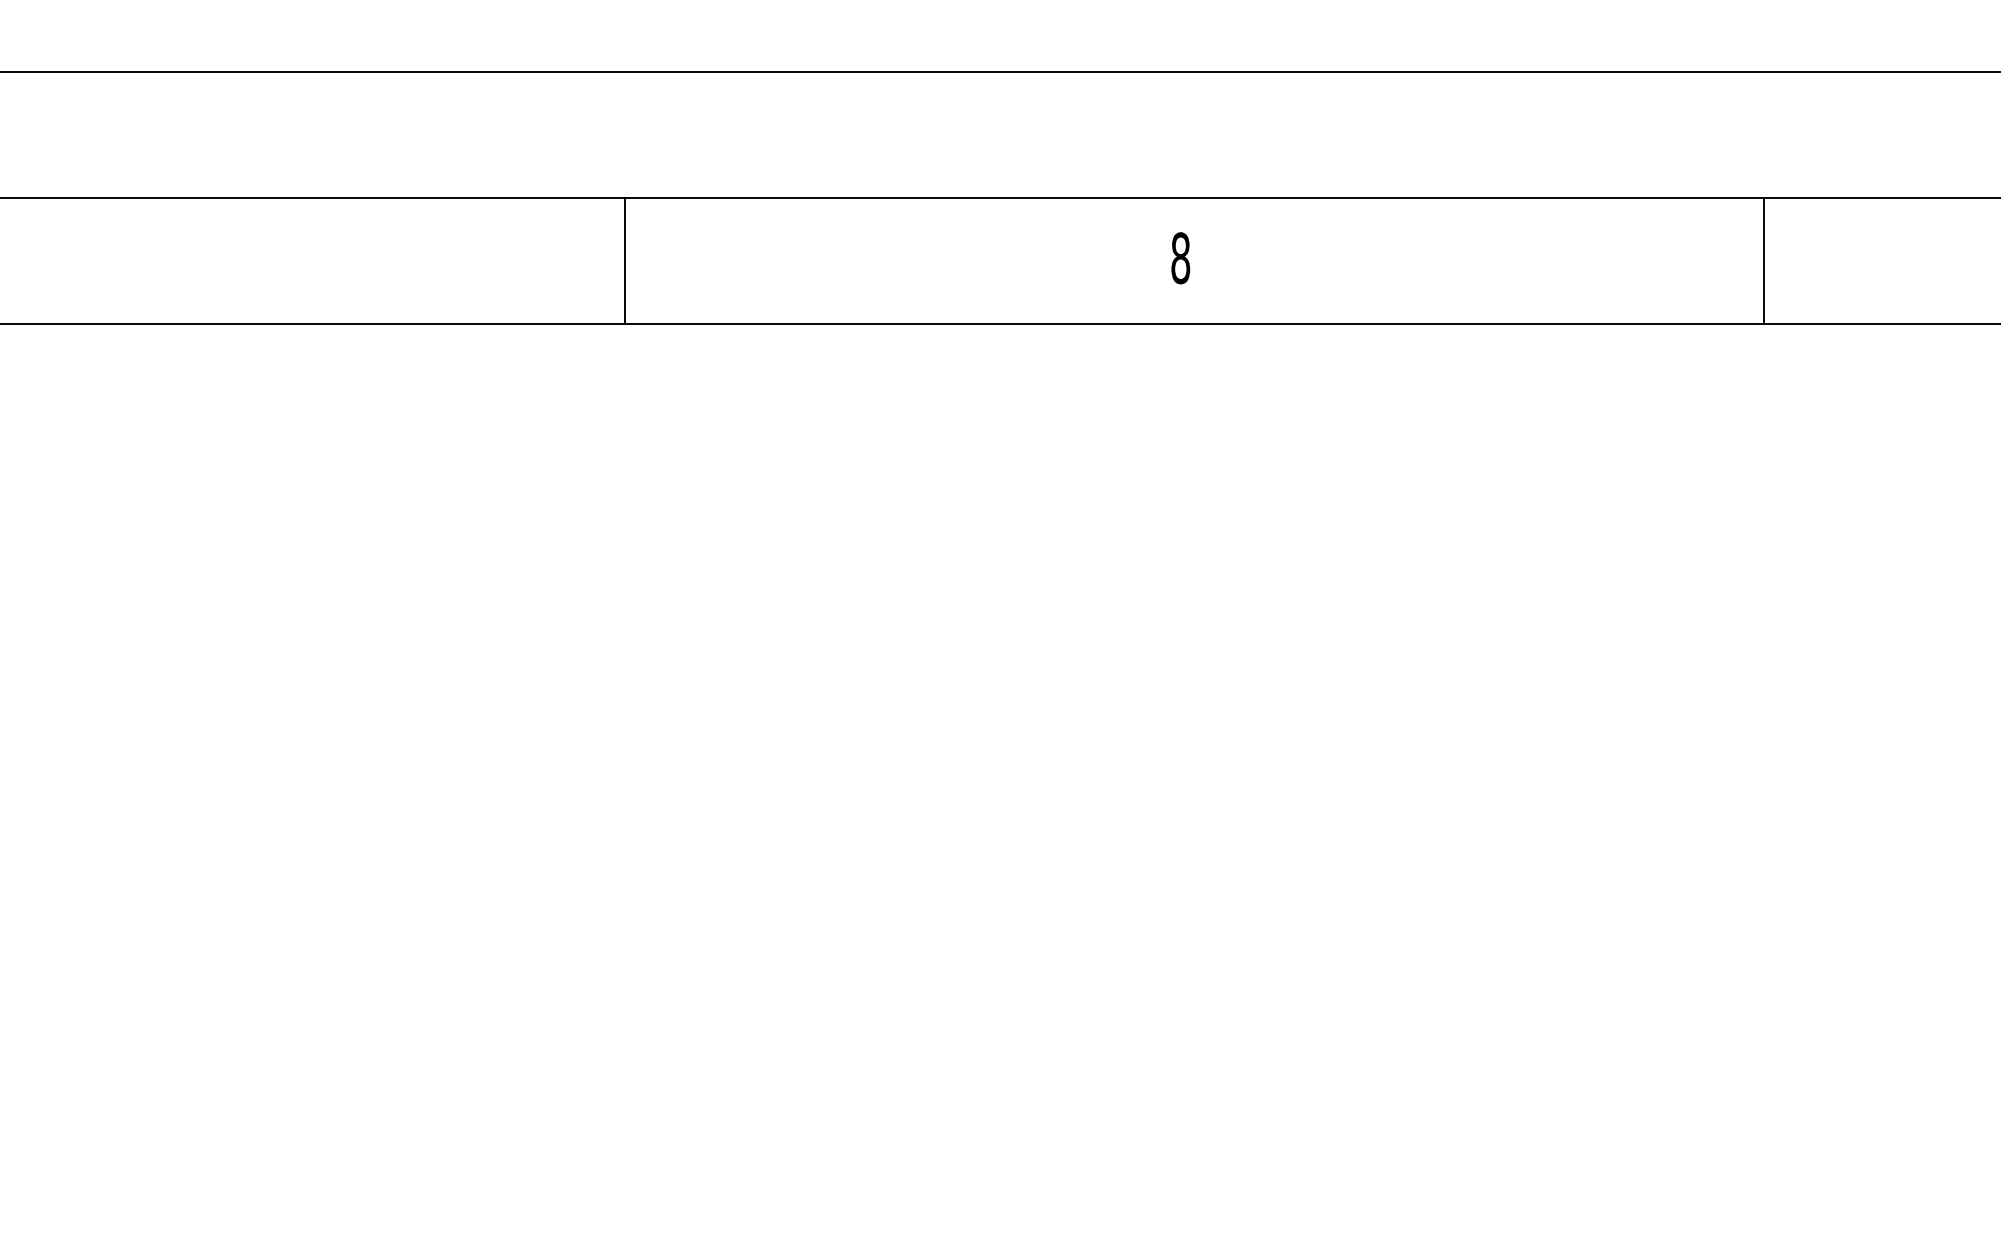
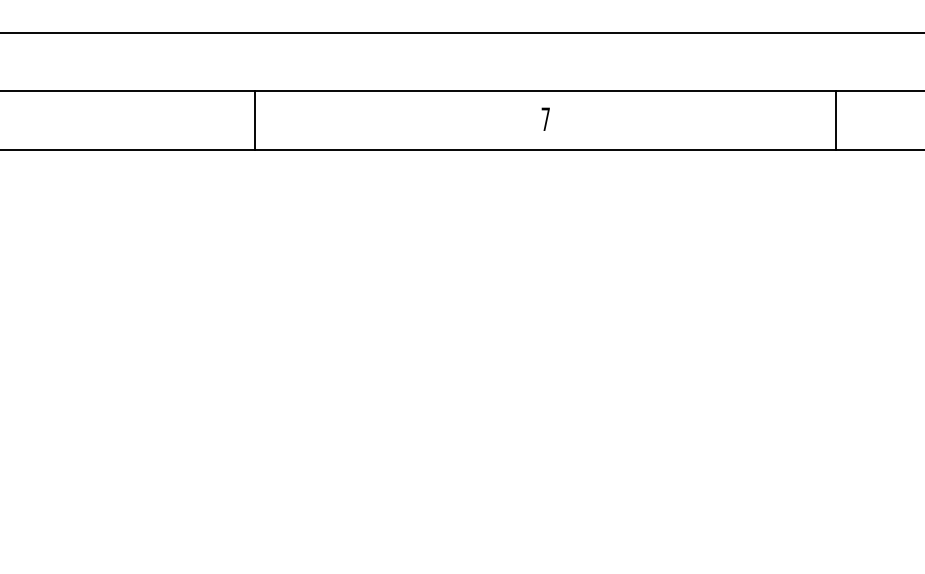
text: (1180, 258) -> (545, 119), 8 -> 7
line: (624, 260) -> (254, 120), moved
line: (1764, 260) -> (836, 120), moved

